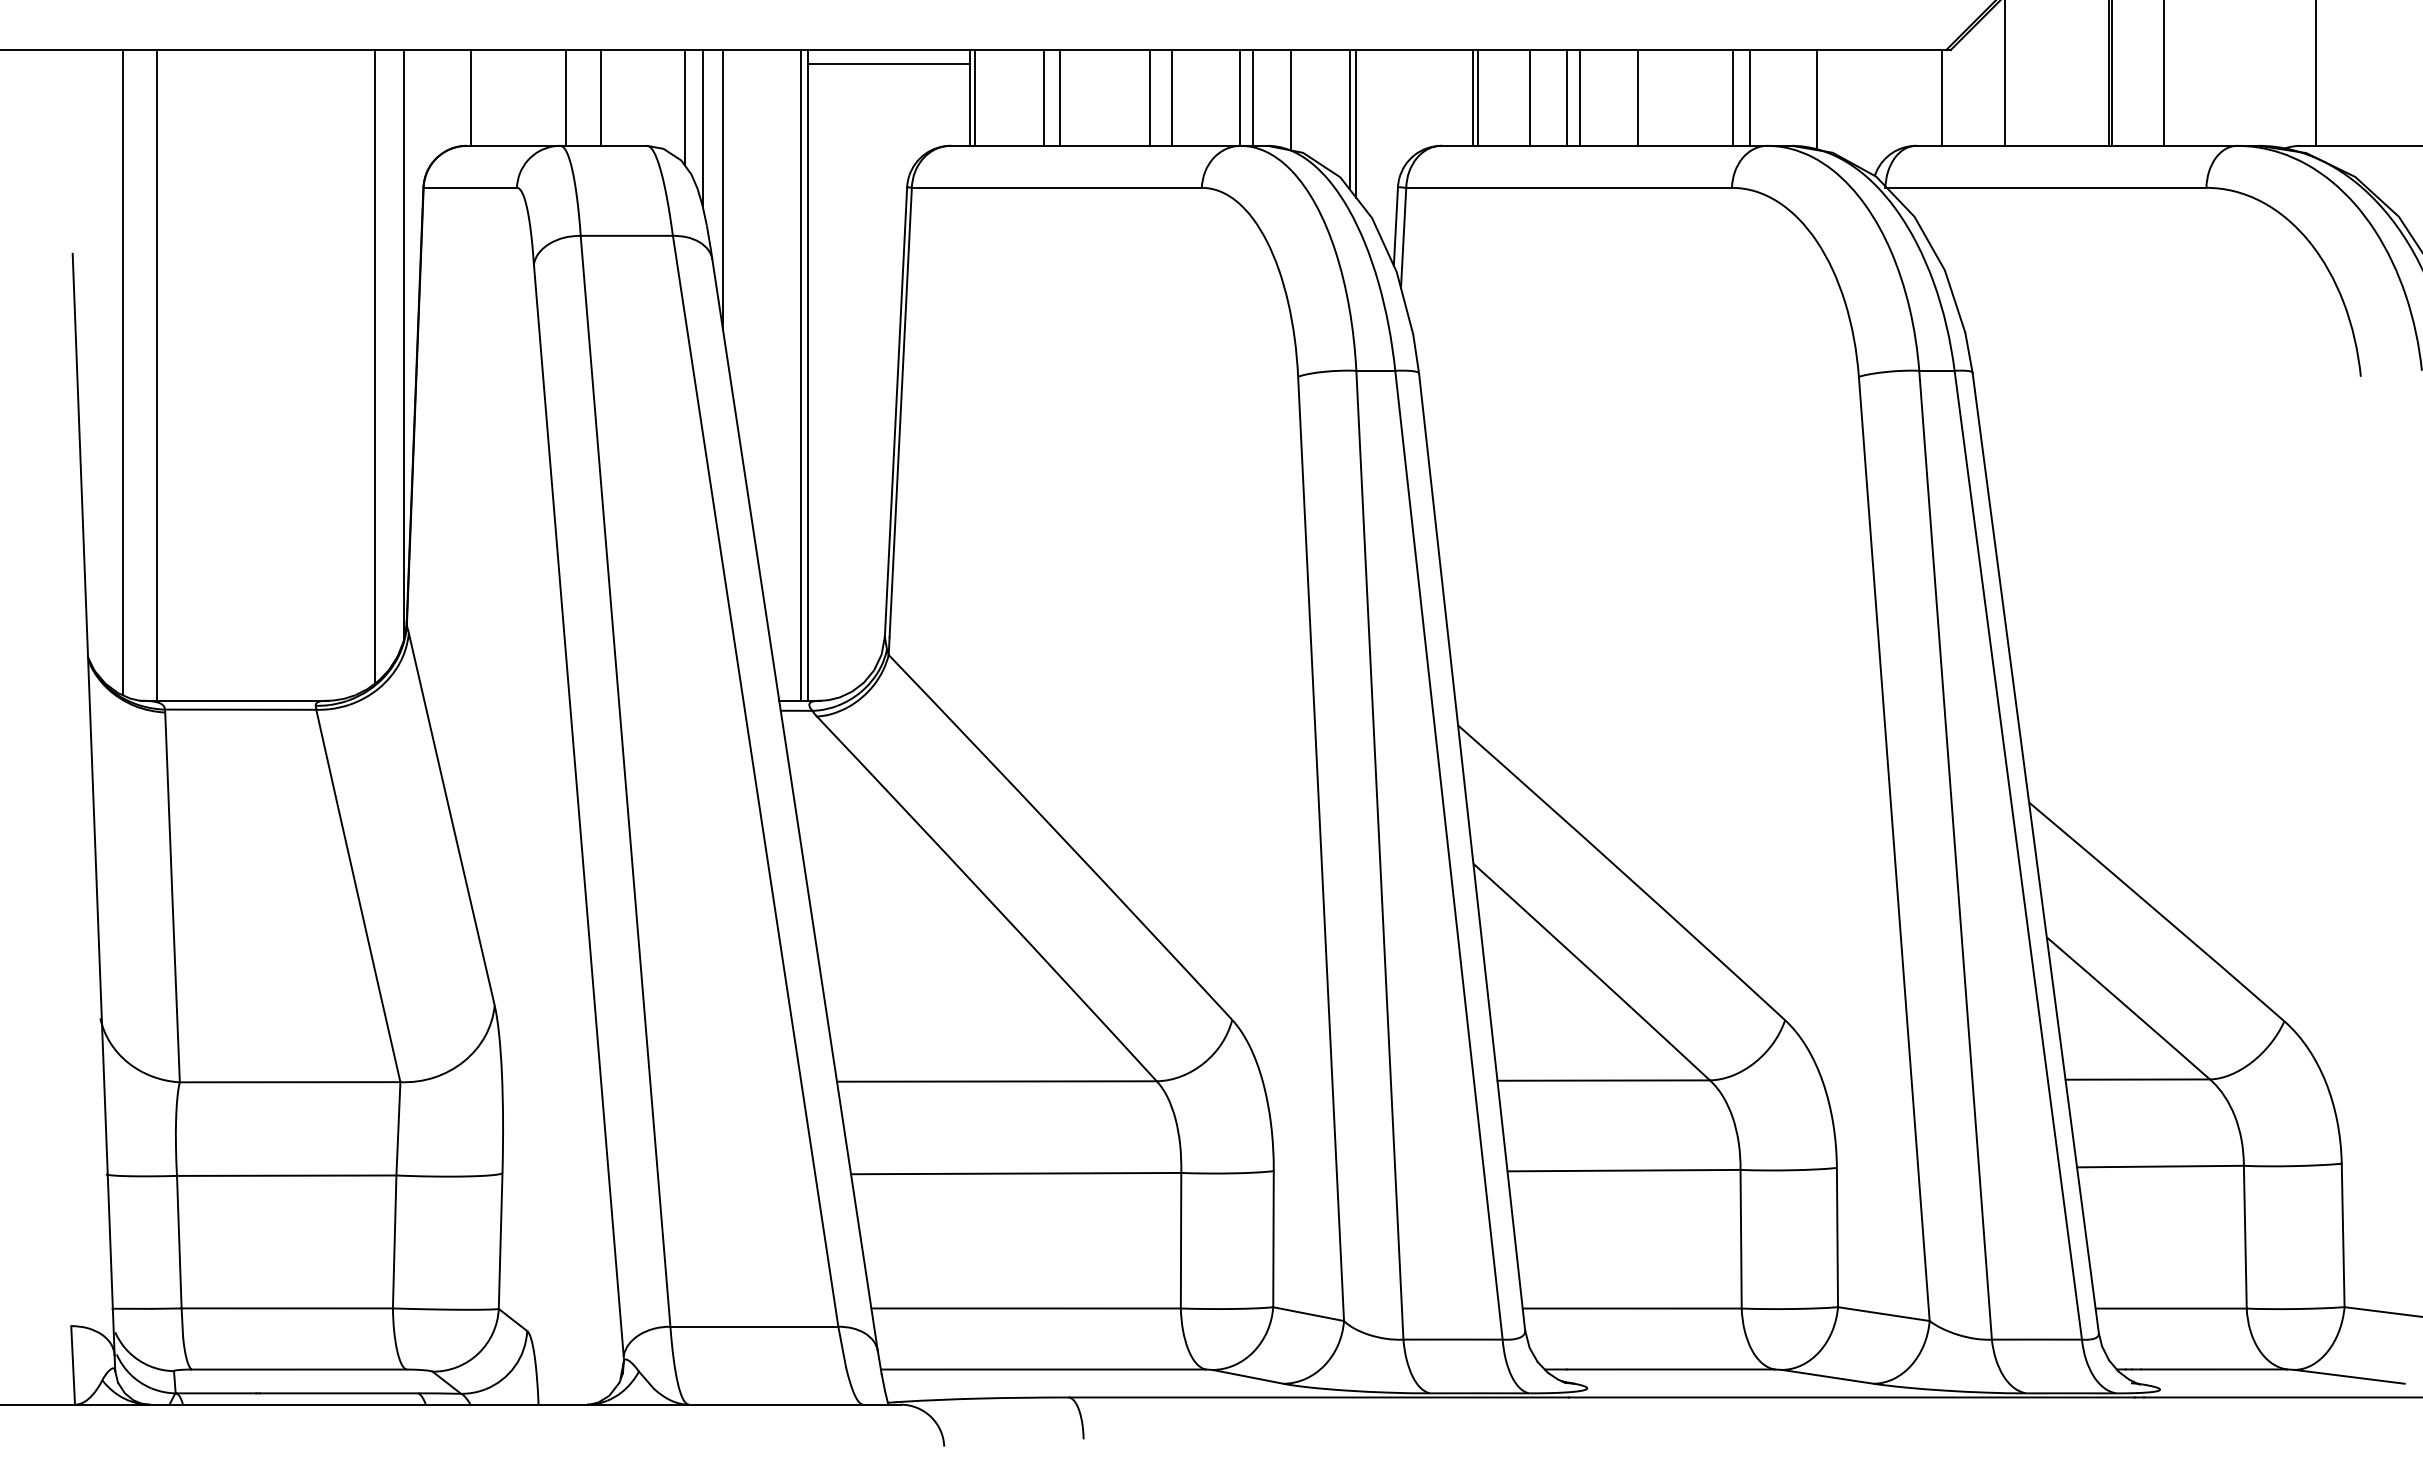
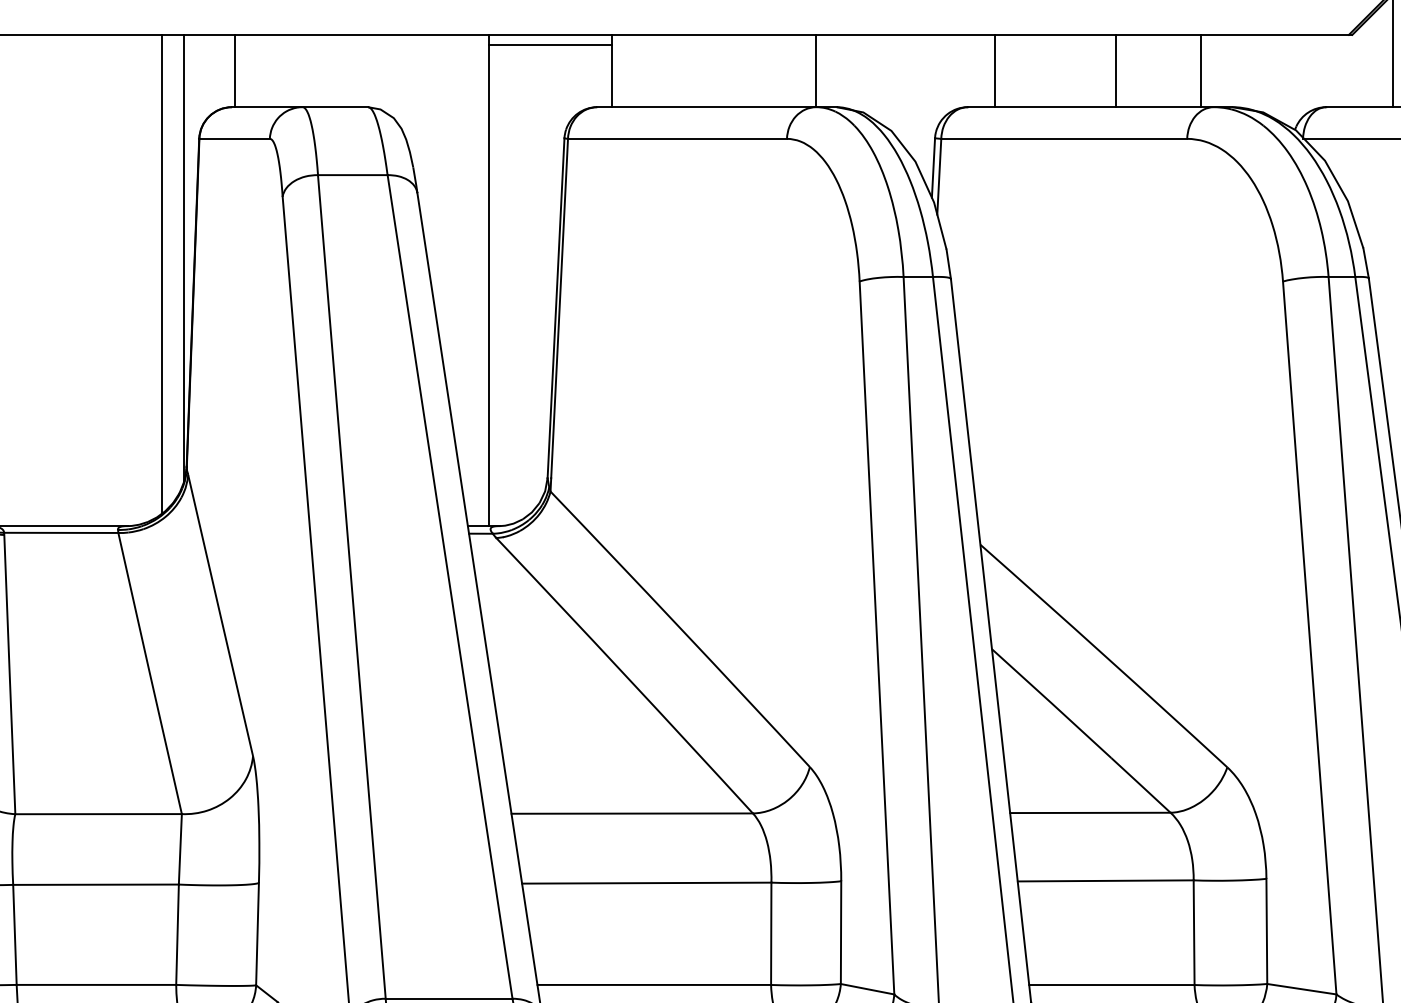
line: (565, 97) -> (306, 70), removed
line: (600, 97) -> (332, 70), removed
line: (975, 97) -> (616, 70), removed
line: (1044, 97) -> (668, 70), removed
line: (1060, 97) -> (680, 70), removed
line: (1150, 97) -> (748, 70), removed
line: (1172, 97) -> (764, 70), removed
line: (1252, 97) -> (825, 70), removed
line: (1472, 97) -> (991, 70), removed
line: (1529, 97) -> (1034, 70), removed
line: (1566, 97) -> (1062, 70), removed
line: (1580, 97) -> (1072, 70), removed
line: (1732, 97) -> (1187, 70), removed
line: (1942, 97) -> (1346, 70), removed
line: (1291, 100) -> (854, 72), removed
line: (1817, 100) -> (1251, 72), removed
line: (684, 107) -> (396, 78), removed
line: (1349, 119) -> (898, 87), removed
line: (1356, 123) -> (903, 90), removed
line: (702, 128) -> (409, 94), removed
line: (722, 189) -> (425, 140), removed
line: (801, 375) -> (484, 280), removed

